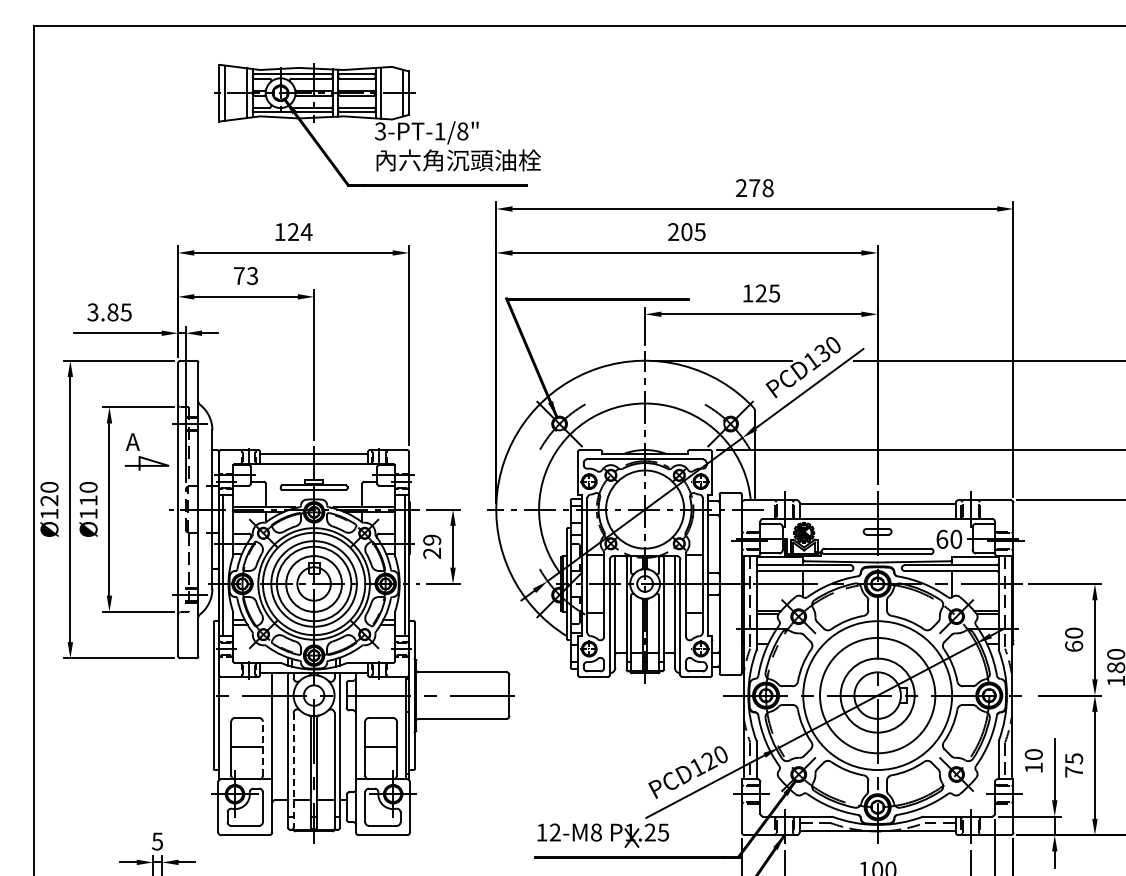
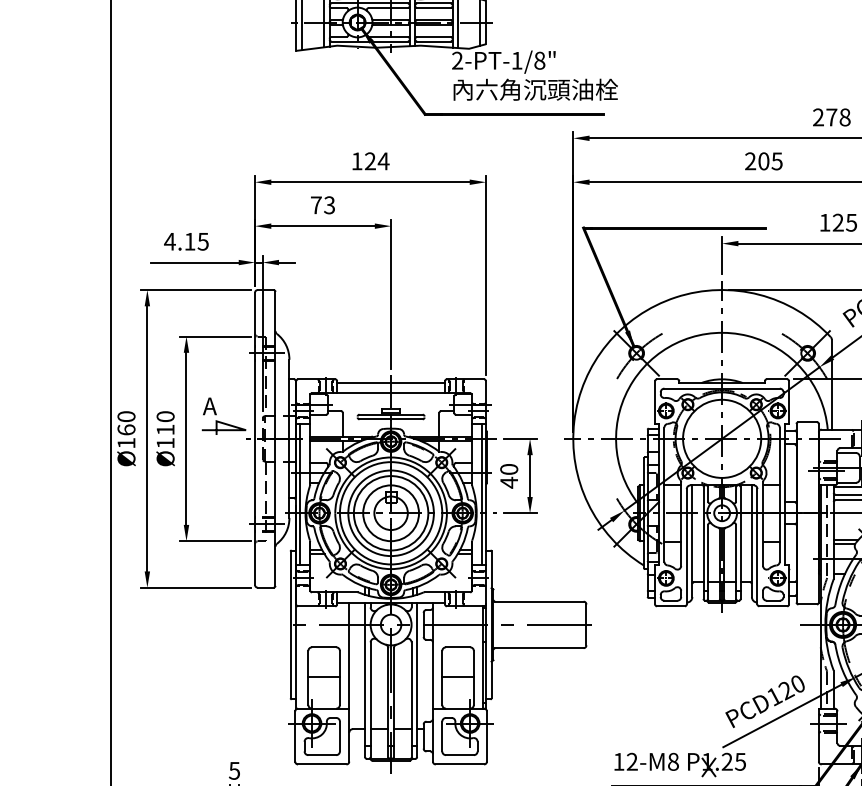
text: (380, 131) -> (457, 60), 3-PT-1/8" -> 2-PT-1/8"
text: (102, 312) -> (179, 241), 3.85 -> 4.15
part: (145, 457) -> (222, 421), moved
text: (49, 500) -> (126, 429), Ø120 -> Ø160
text: (432, 546) -> (509, 475), 29 -> 40
line: (262, 748) -> (339, 677), dashed -> solid
line: (293, 770) -> (370, 699), dashed -> solid

